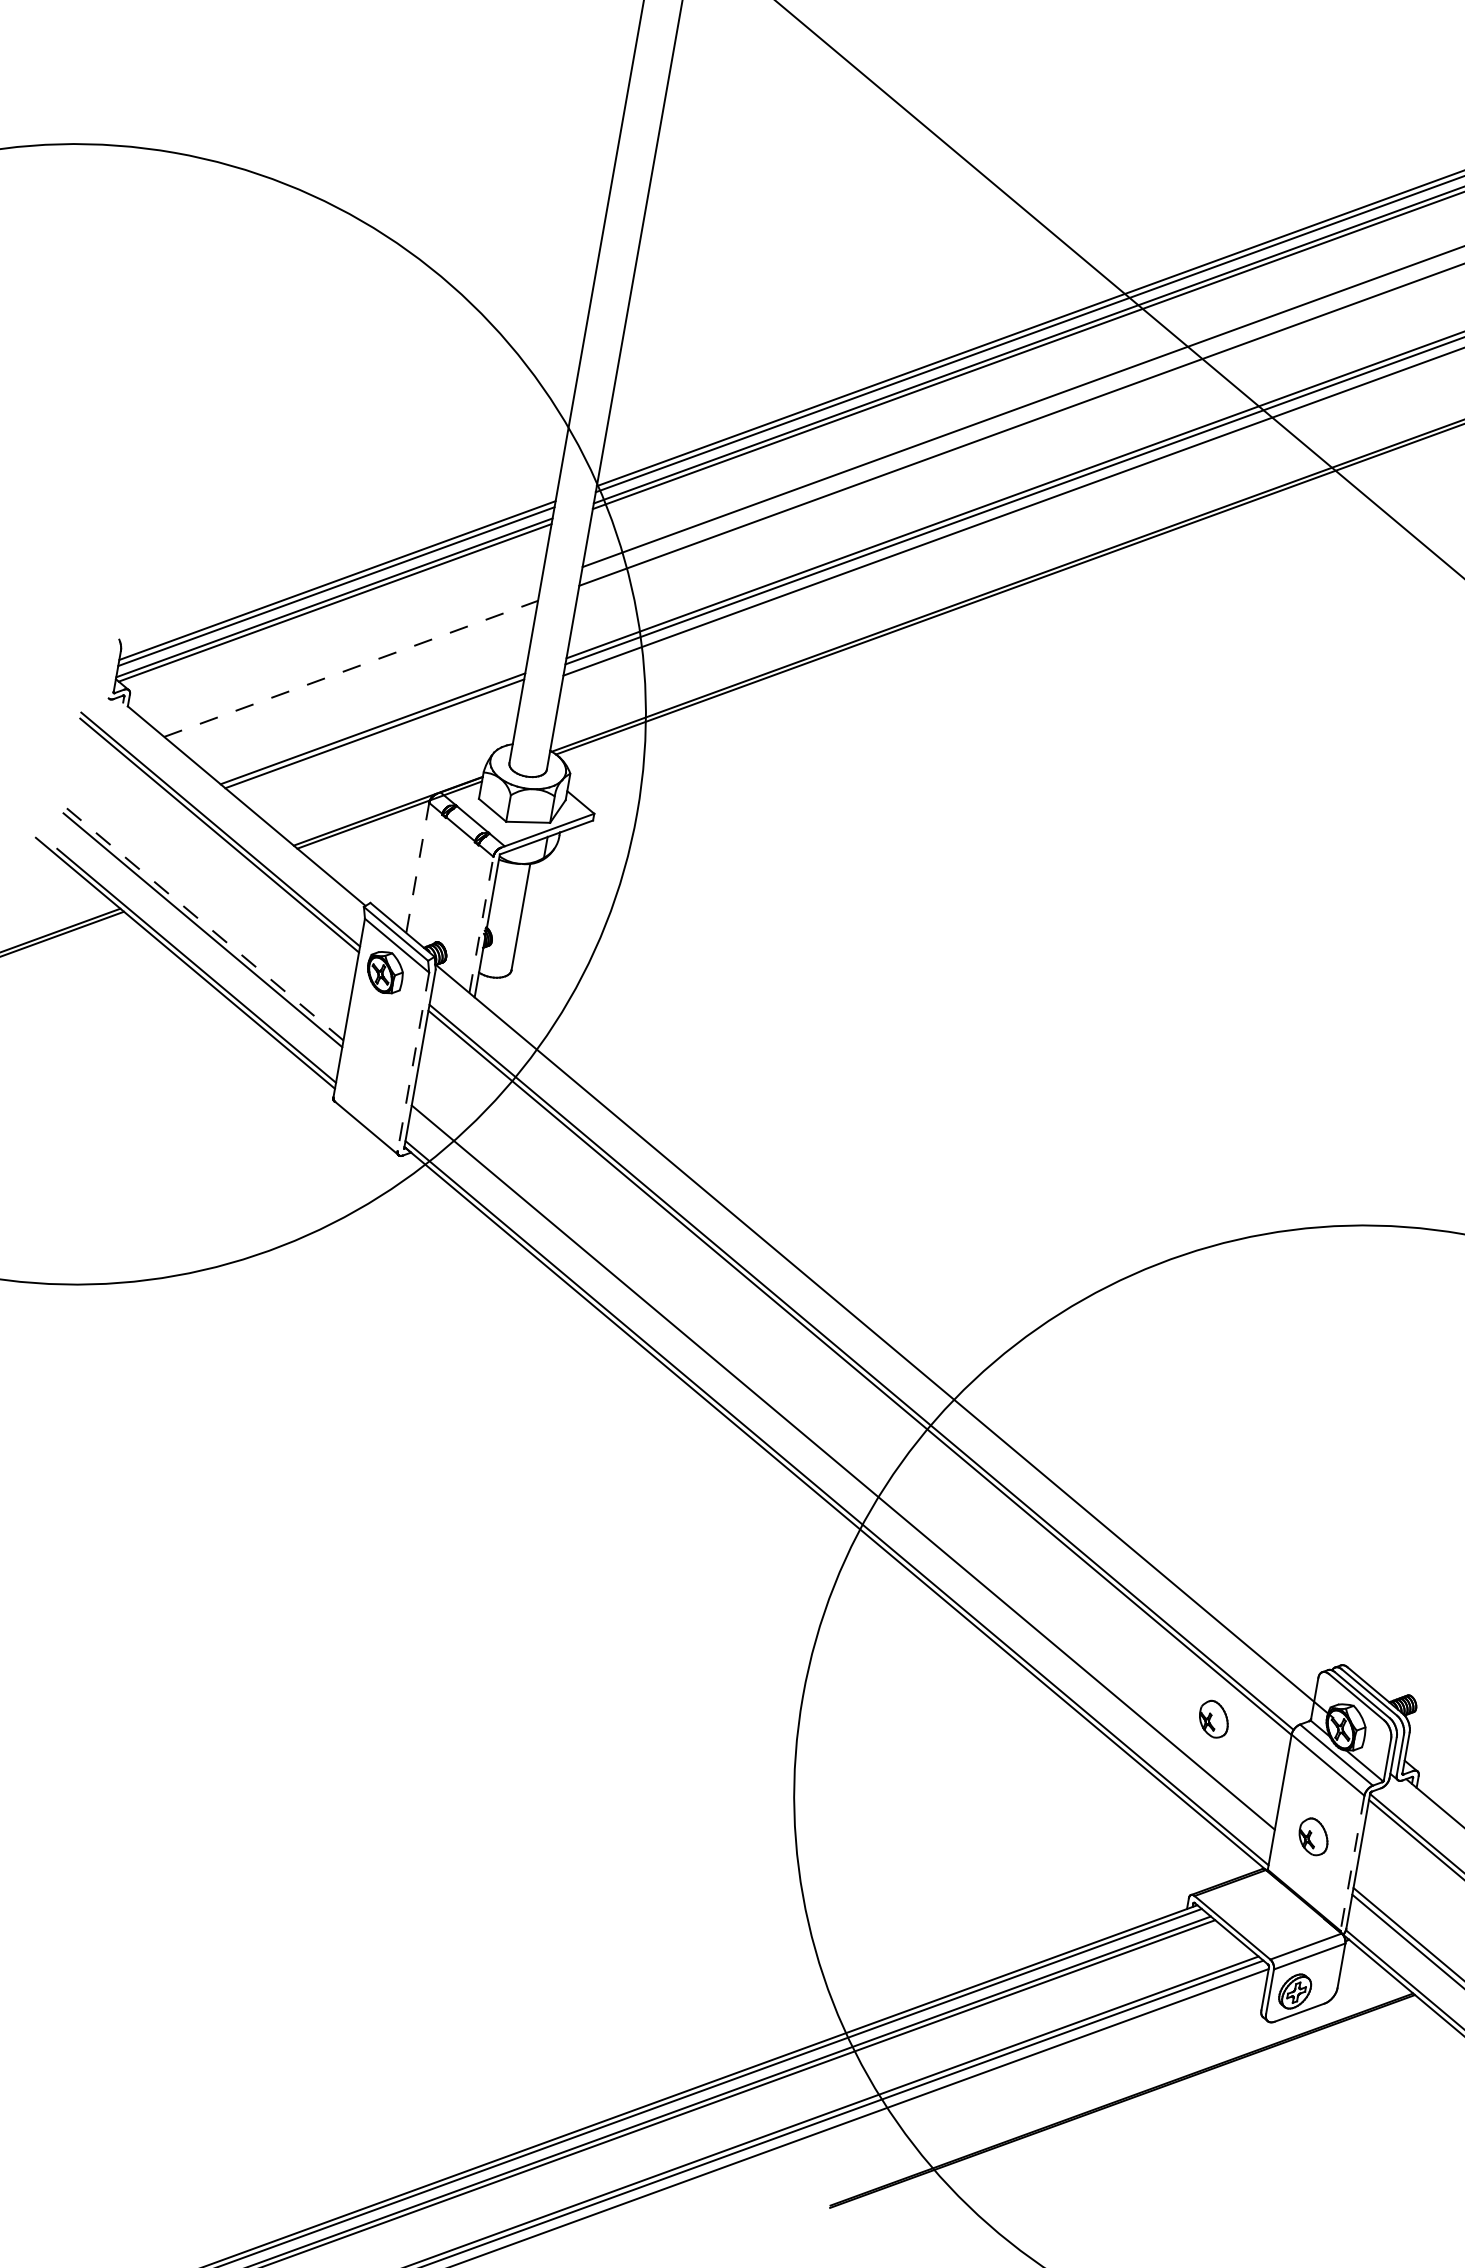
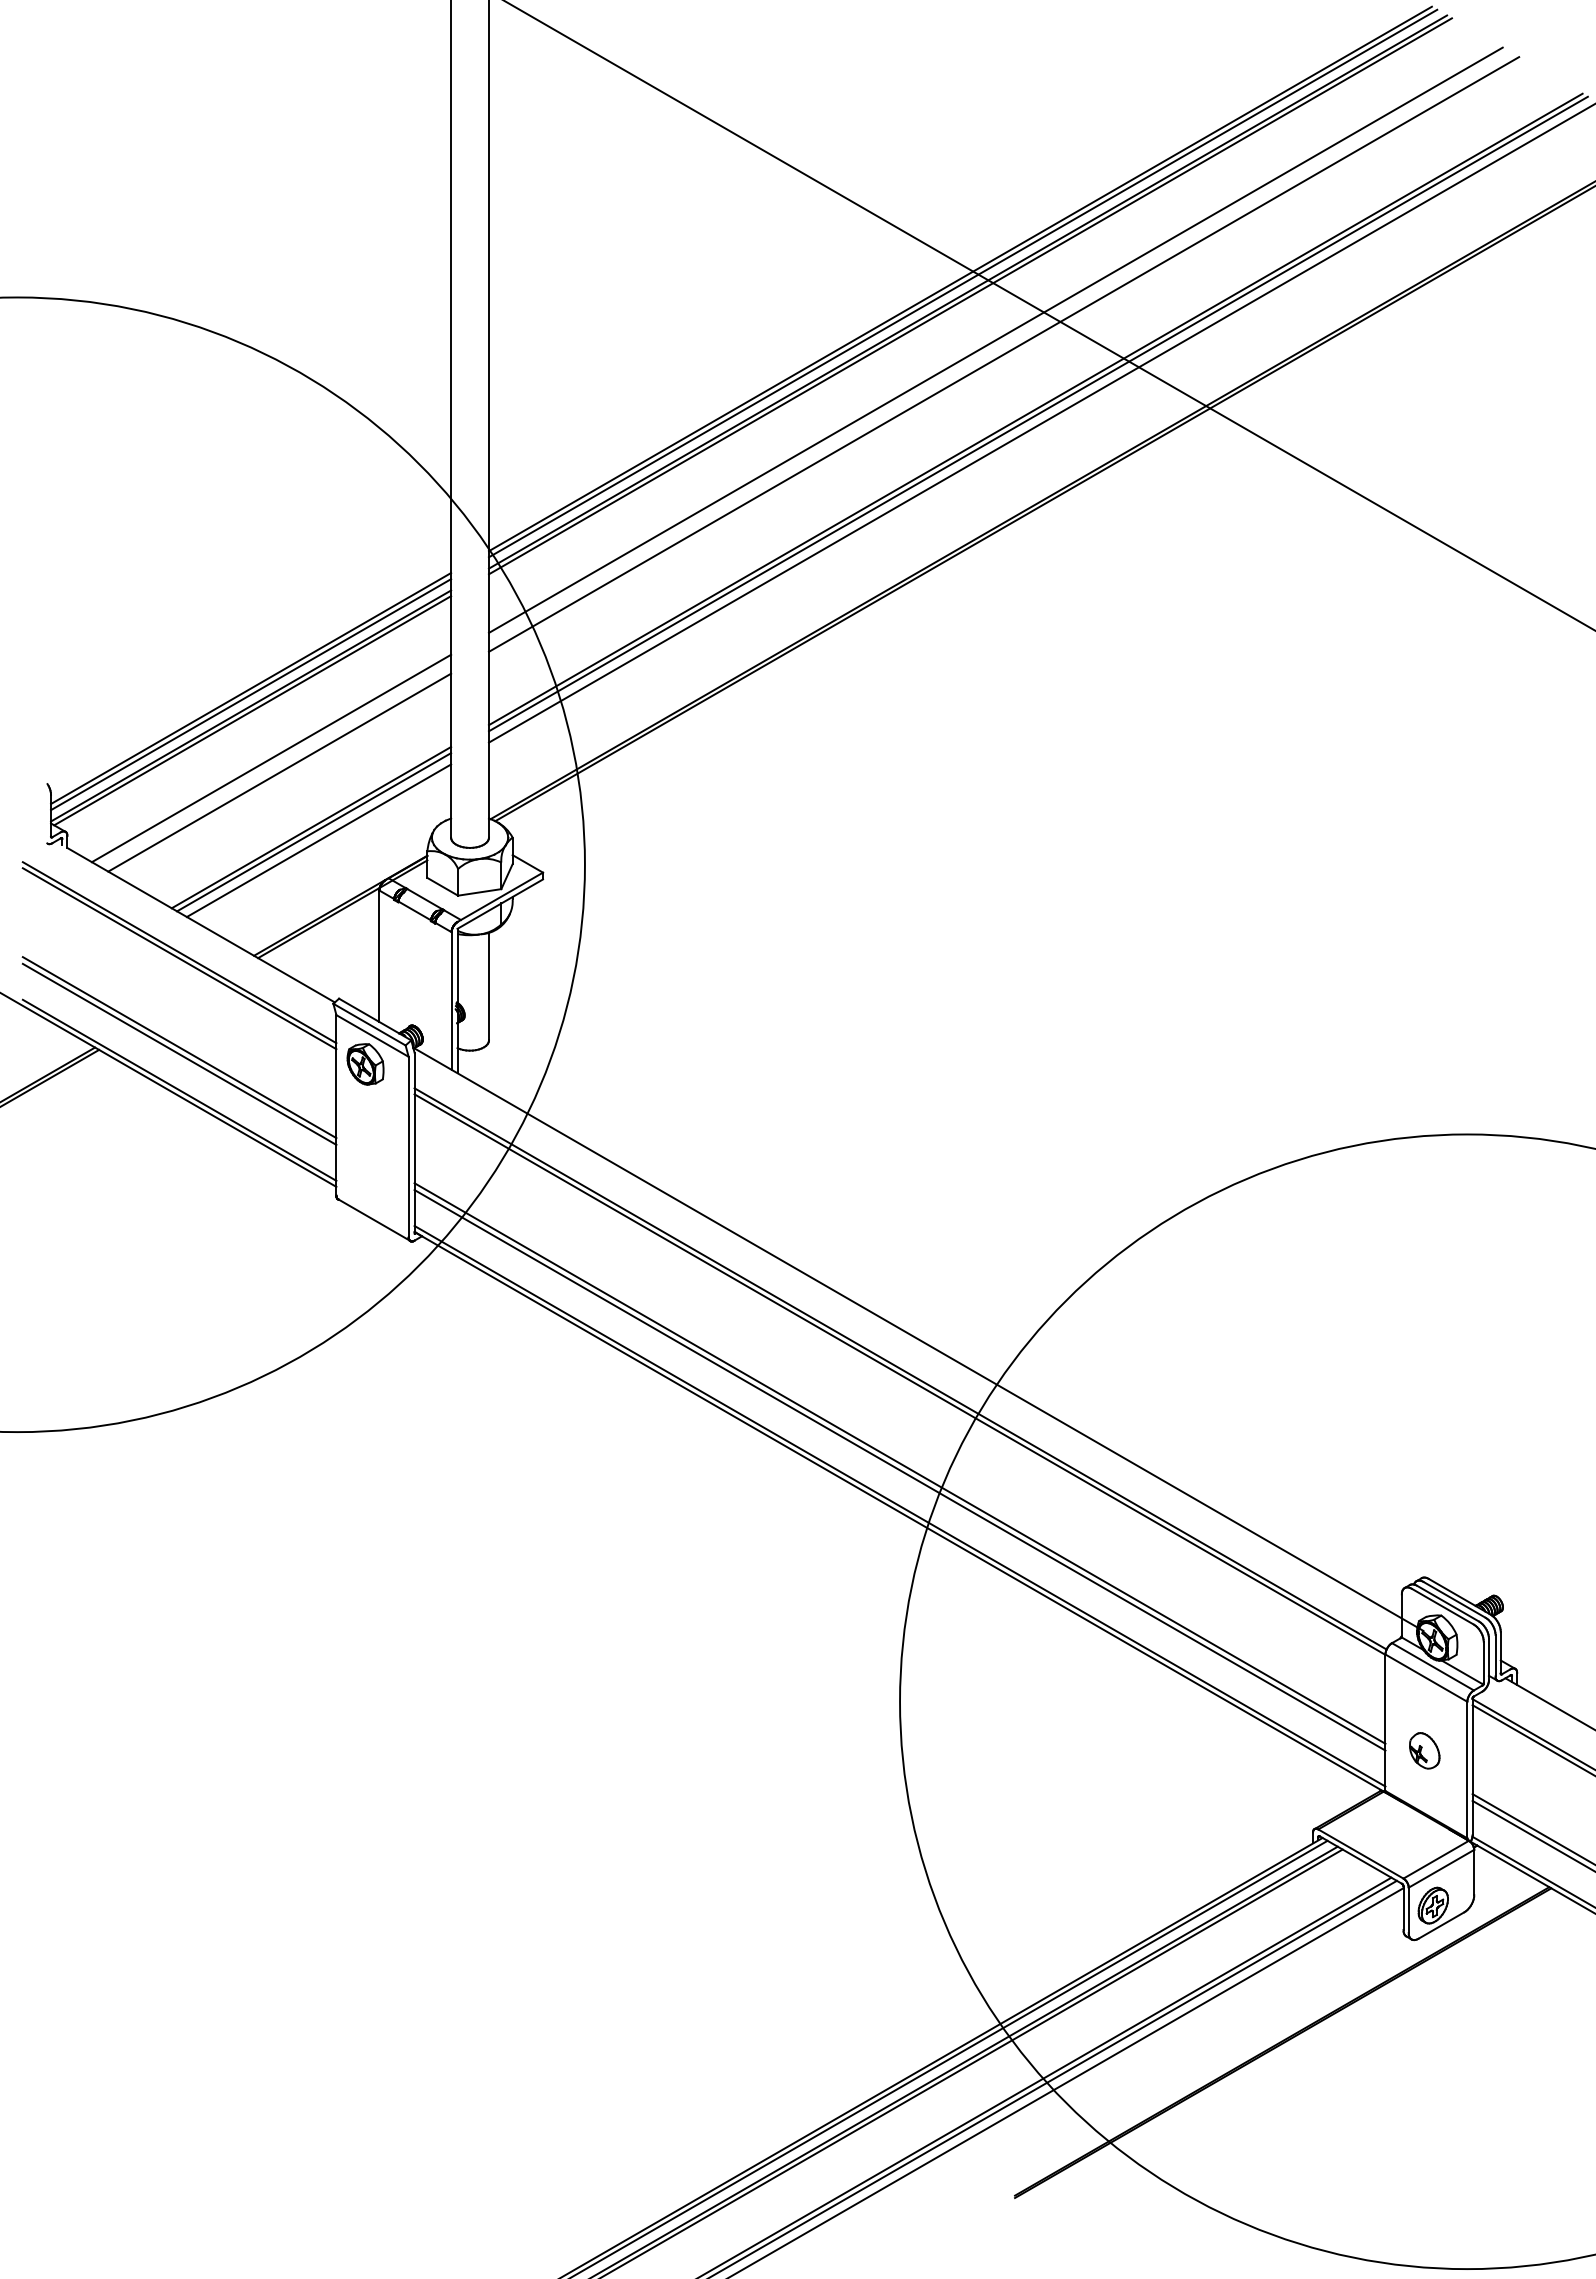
line: (345, 653) -> (271, 758), added
line: (350, 668) -> (279, 772), dashed -> solid
line: (377, 742) -> (318, 840), added
line: (417, 868) -> (379, 956), dashed -> solid
line: (203, 923) -> (179, 1047), dashed -> solid
line: (481, 925) -> (451, 1001), dashed -> solid
line: (413, 1062) -> (408, 1147), dashed -> solid
line: (843, 1460) -> (899, 1463), added
part: (1213, 1718) -> (1306, 1652), removed
line: (1352, 1863) -> (1467, 1770), dashed -> solid

